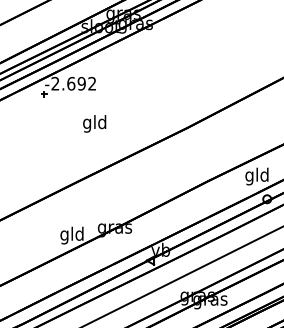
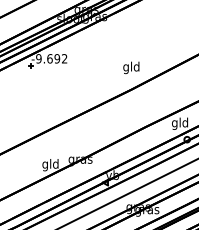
text: (54, 83) -> (38, 58), -2.692 -> -9.692
text: (94, 123) -> (131, 67), moved

